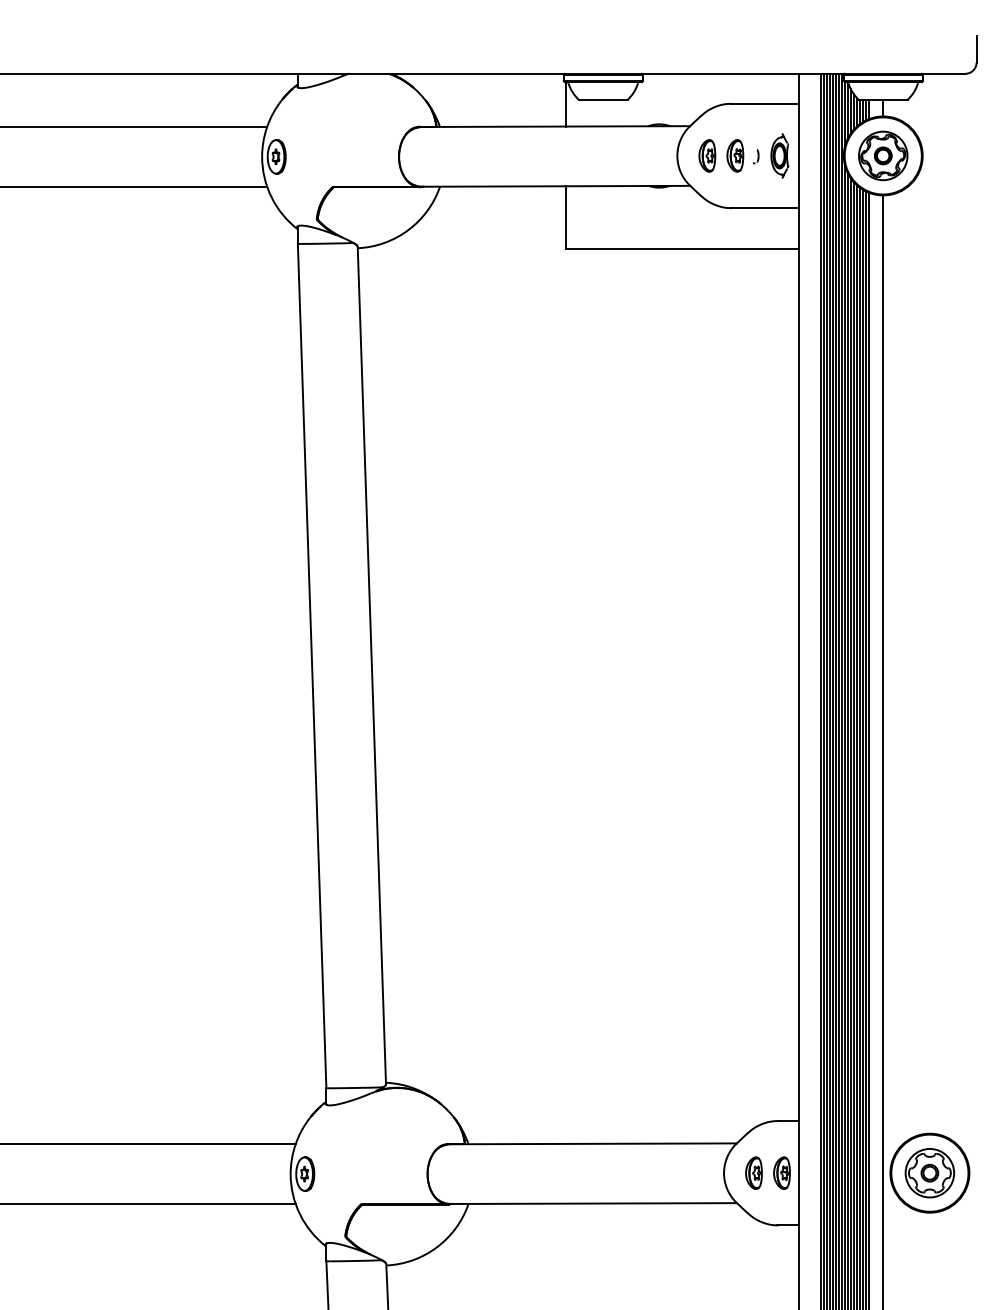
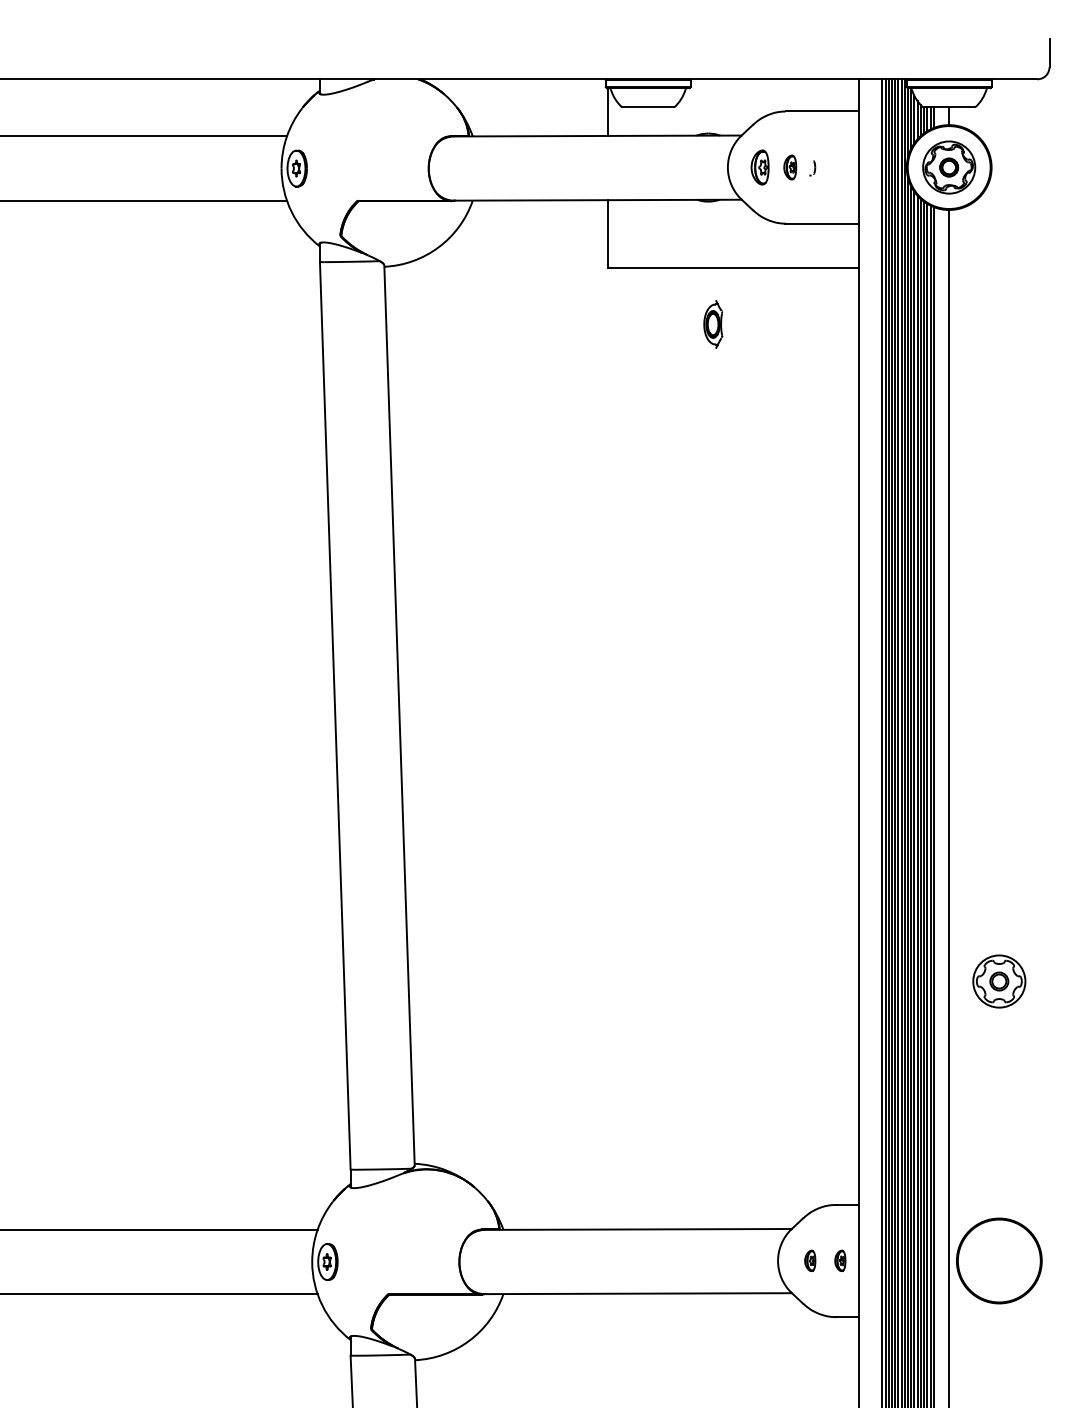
part: (735, 155) -> (790, 167), size x0.7
part: (779, 155) -> (712, 324), moved
part: (753, 1172) -> (809, 1260), size x0.6
part: (781, 1172) -> (839, 1260), size x0.6
part: (929, 1173) -> (998, 981), moved

